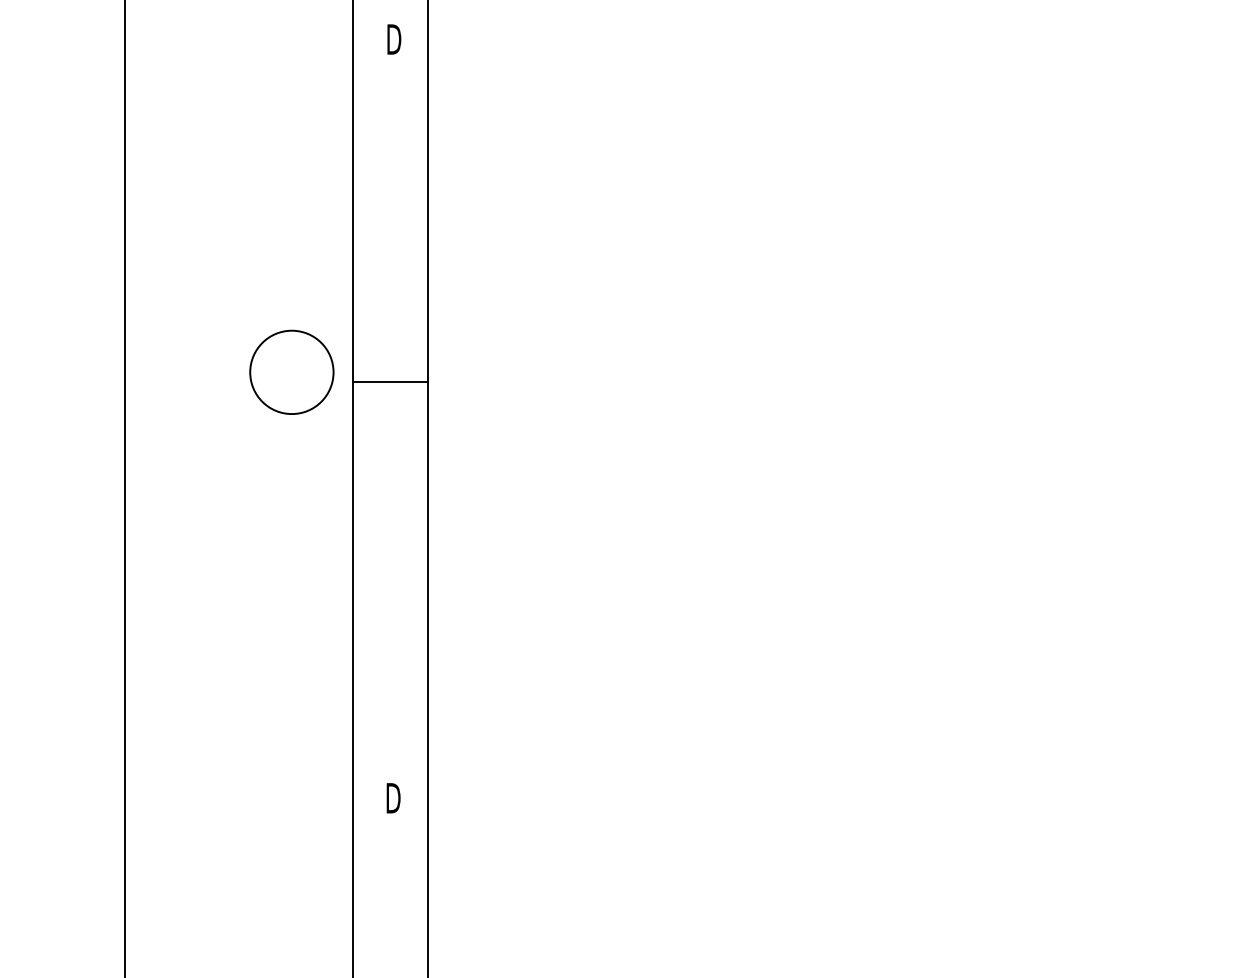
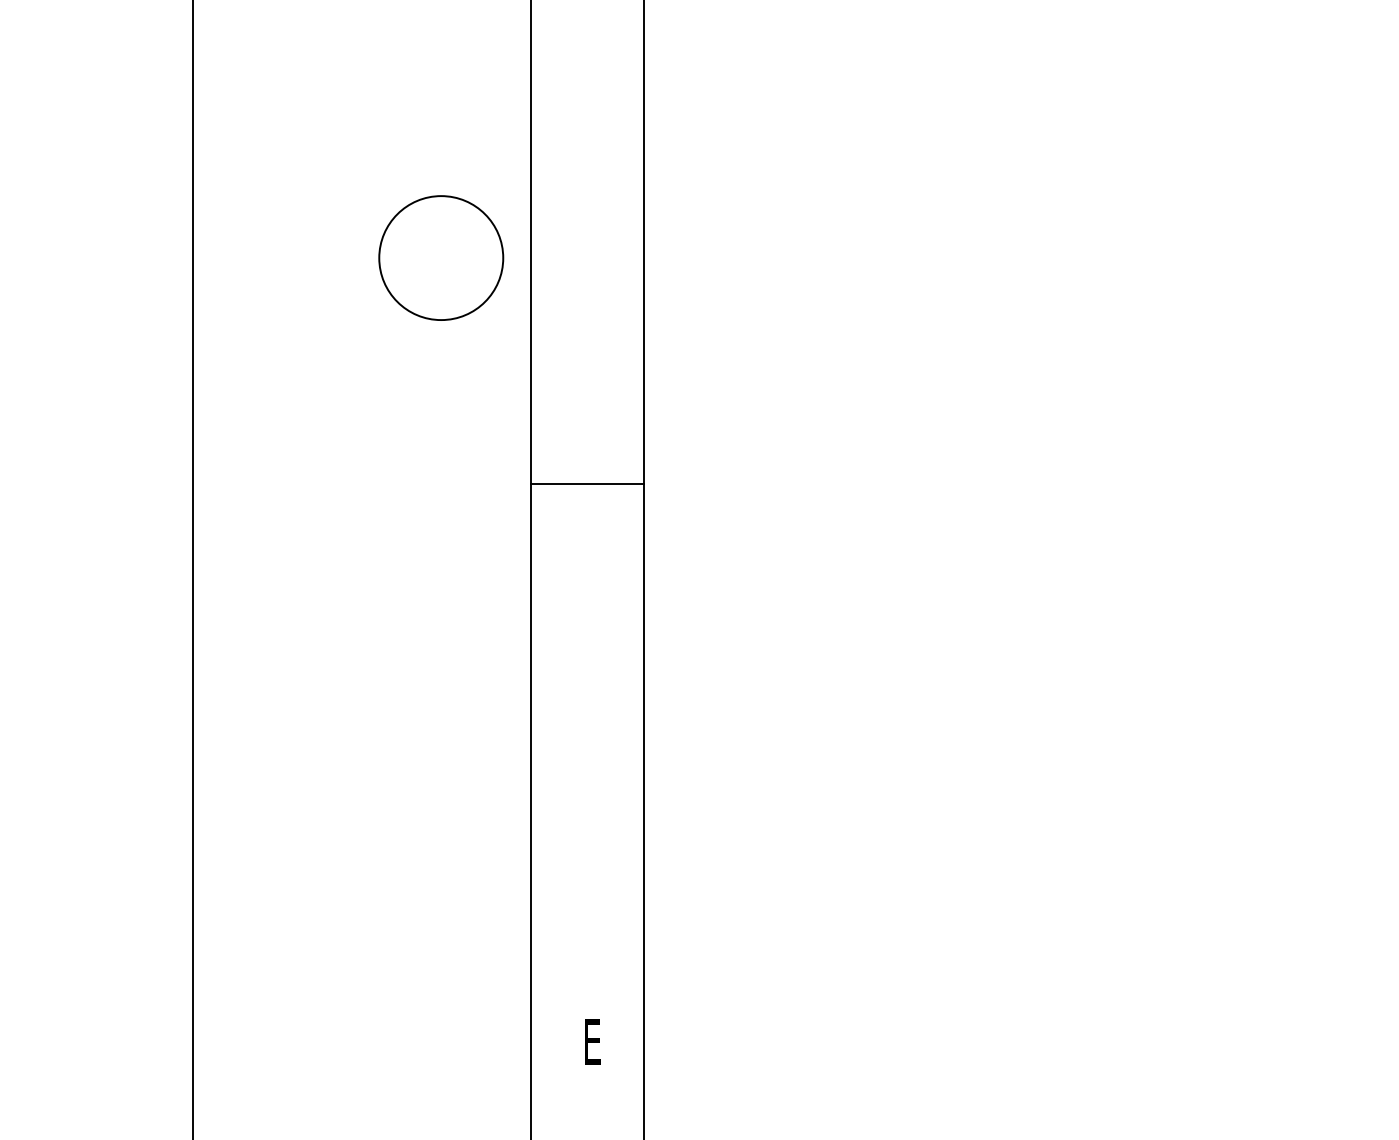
circle: (291, 371) -> (440, 256), moved
line: (390, 381) -> (587, 482), moved
text: (393, 798) -> (592, 1042), D -> E

